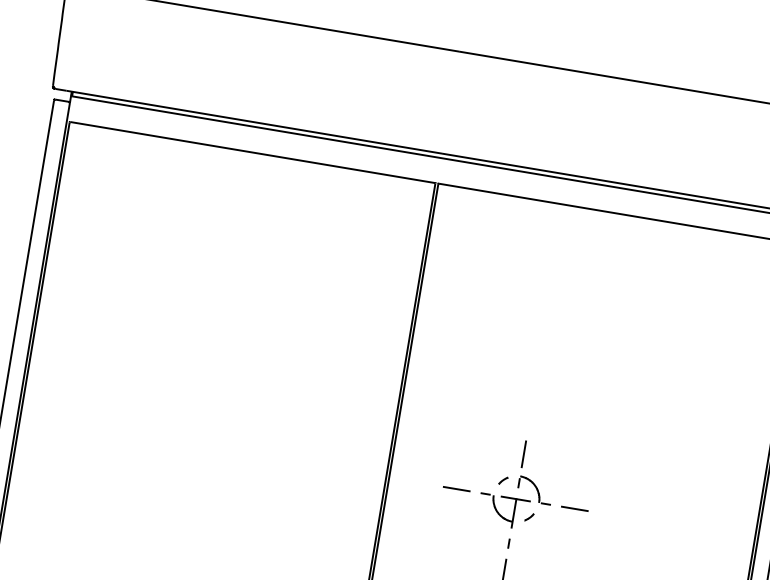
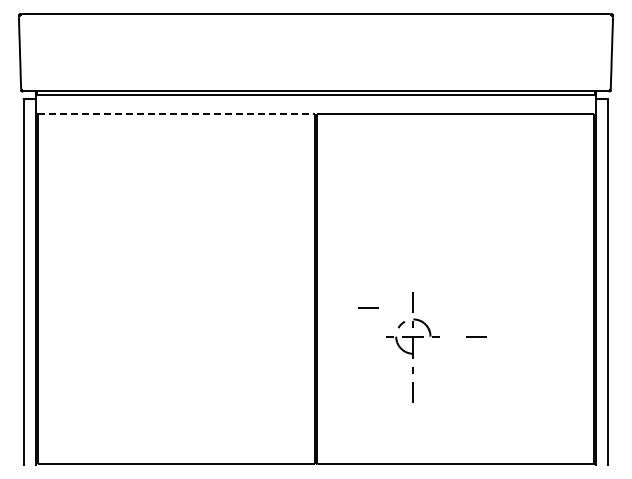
line: (252, 151) -> (176, 113), solid -> dashed
line: (457, 488) -> (368, 307), moved
line: (574, 508) -> (476, 336), moved
curve: (529, 517) -> (425, 348), removed

